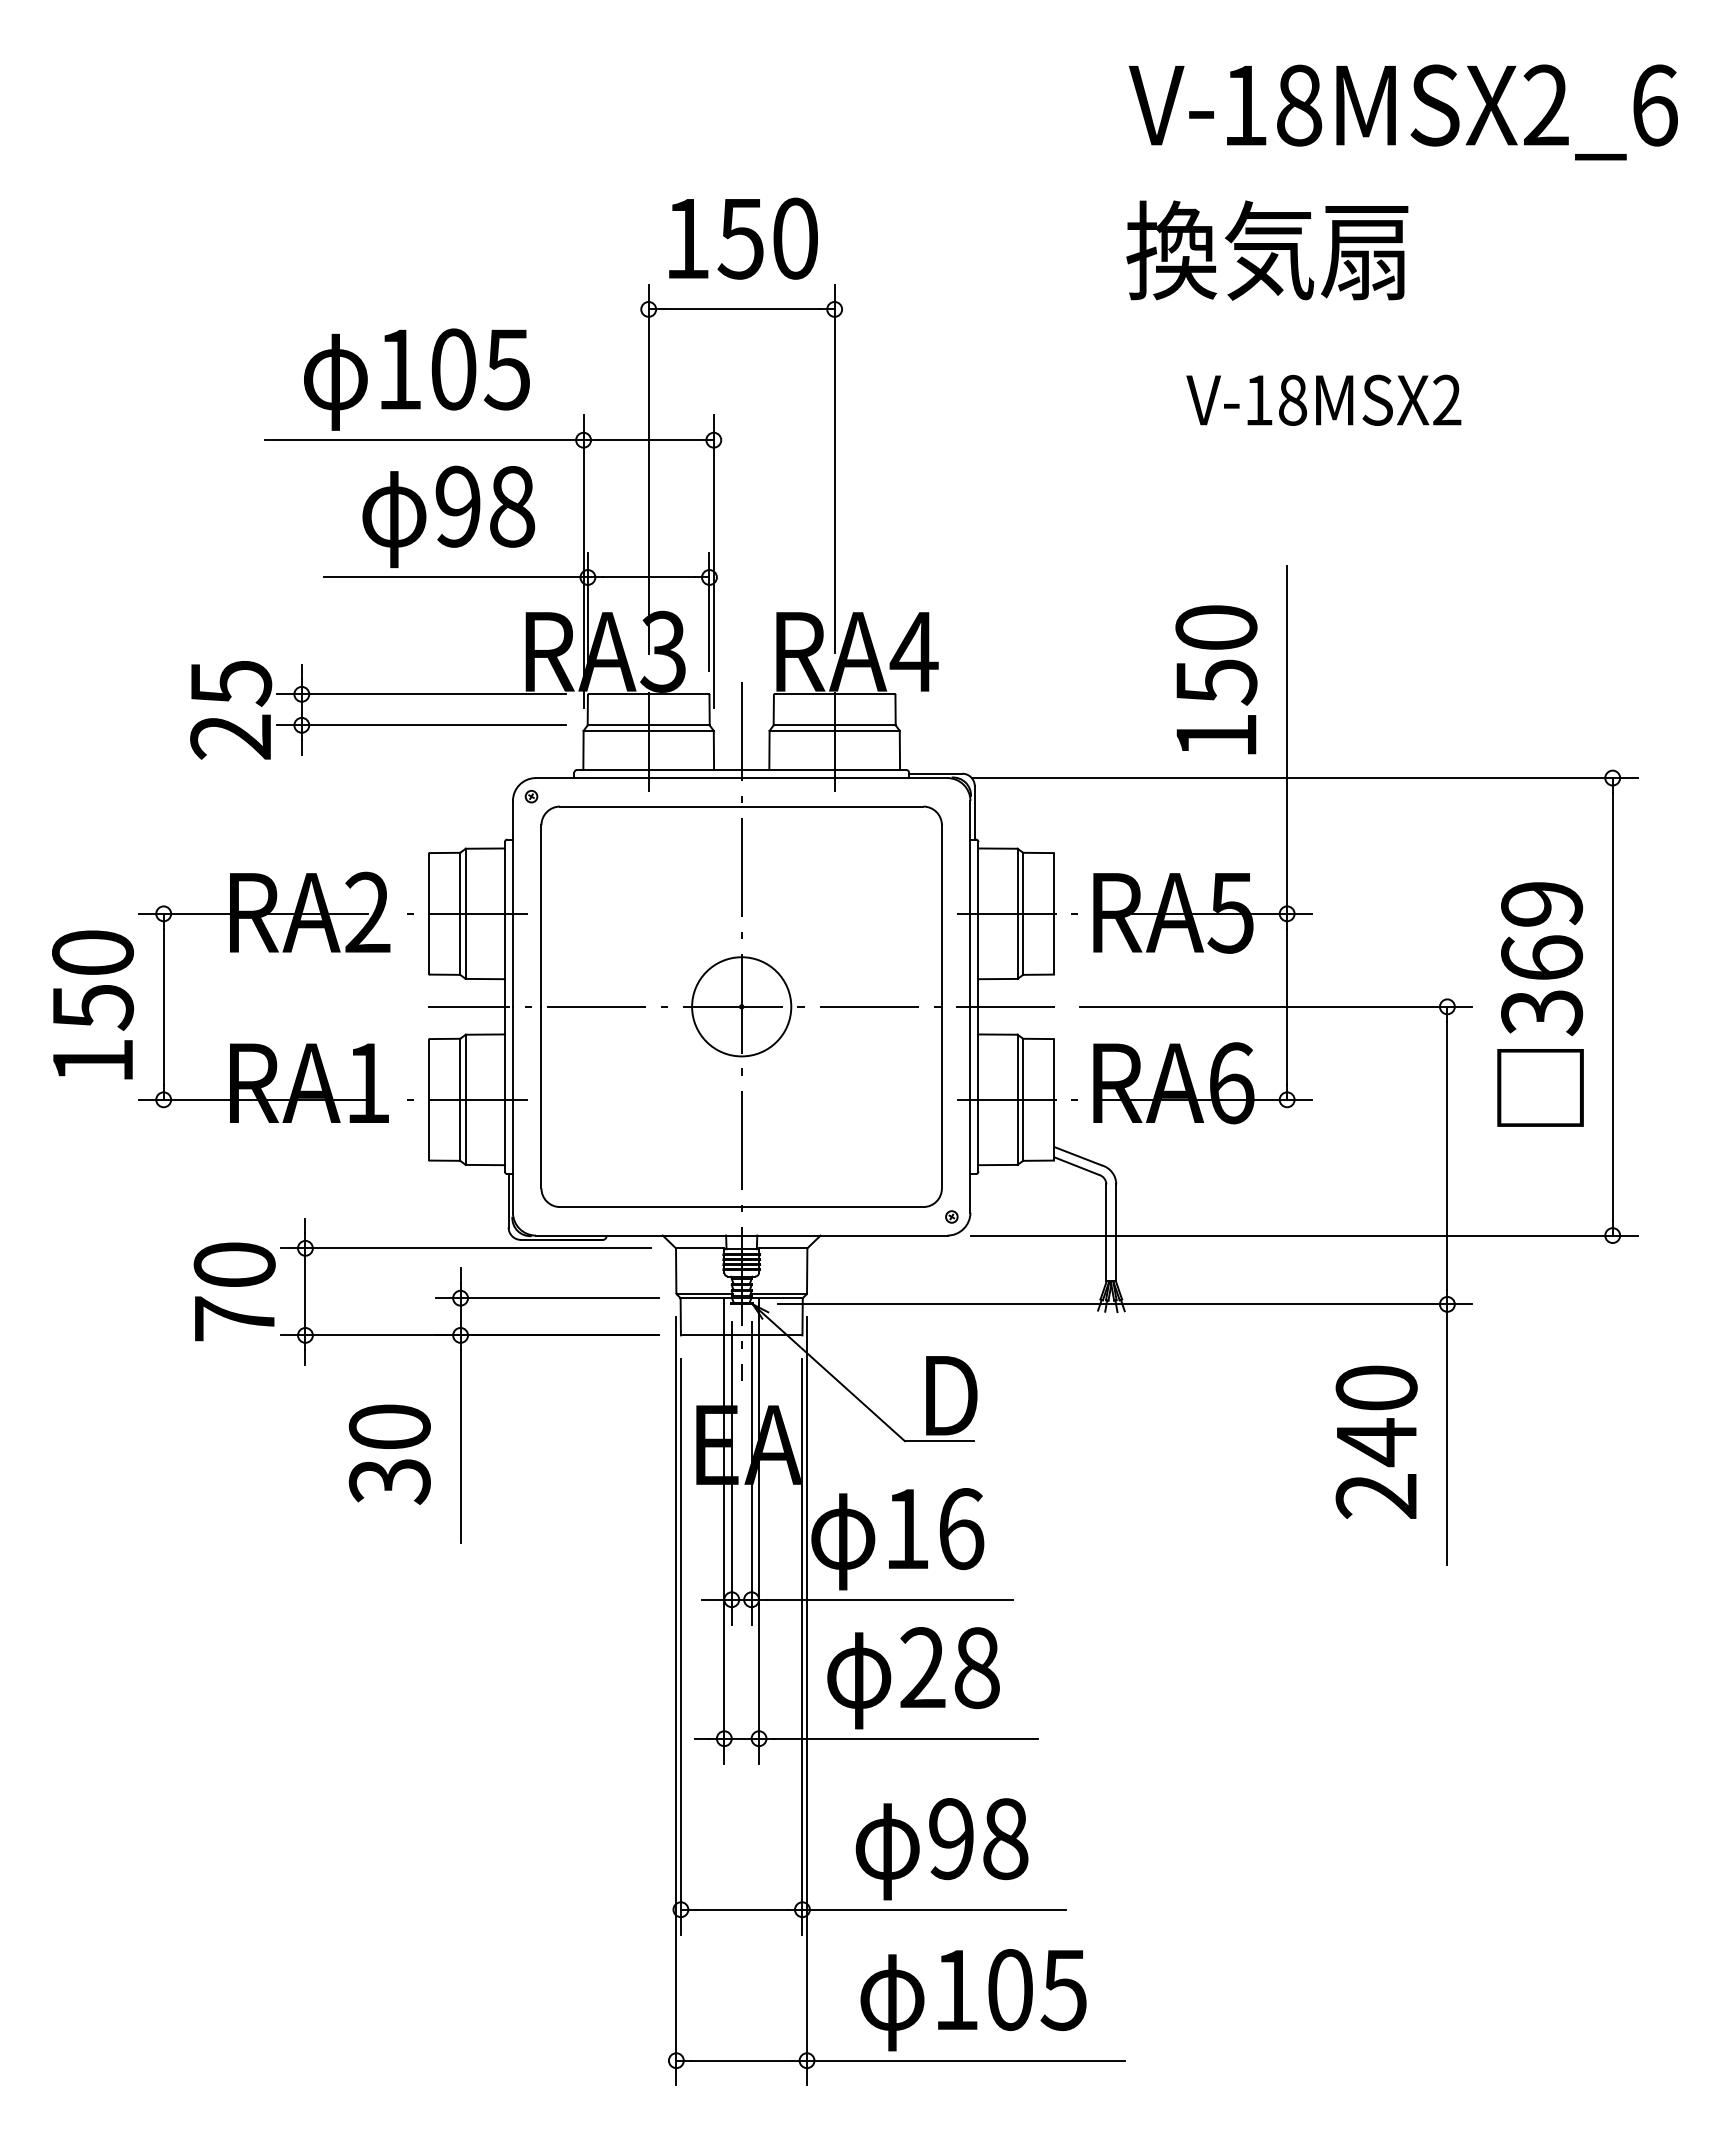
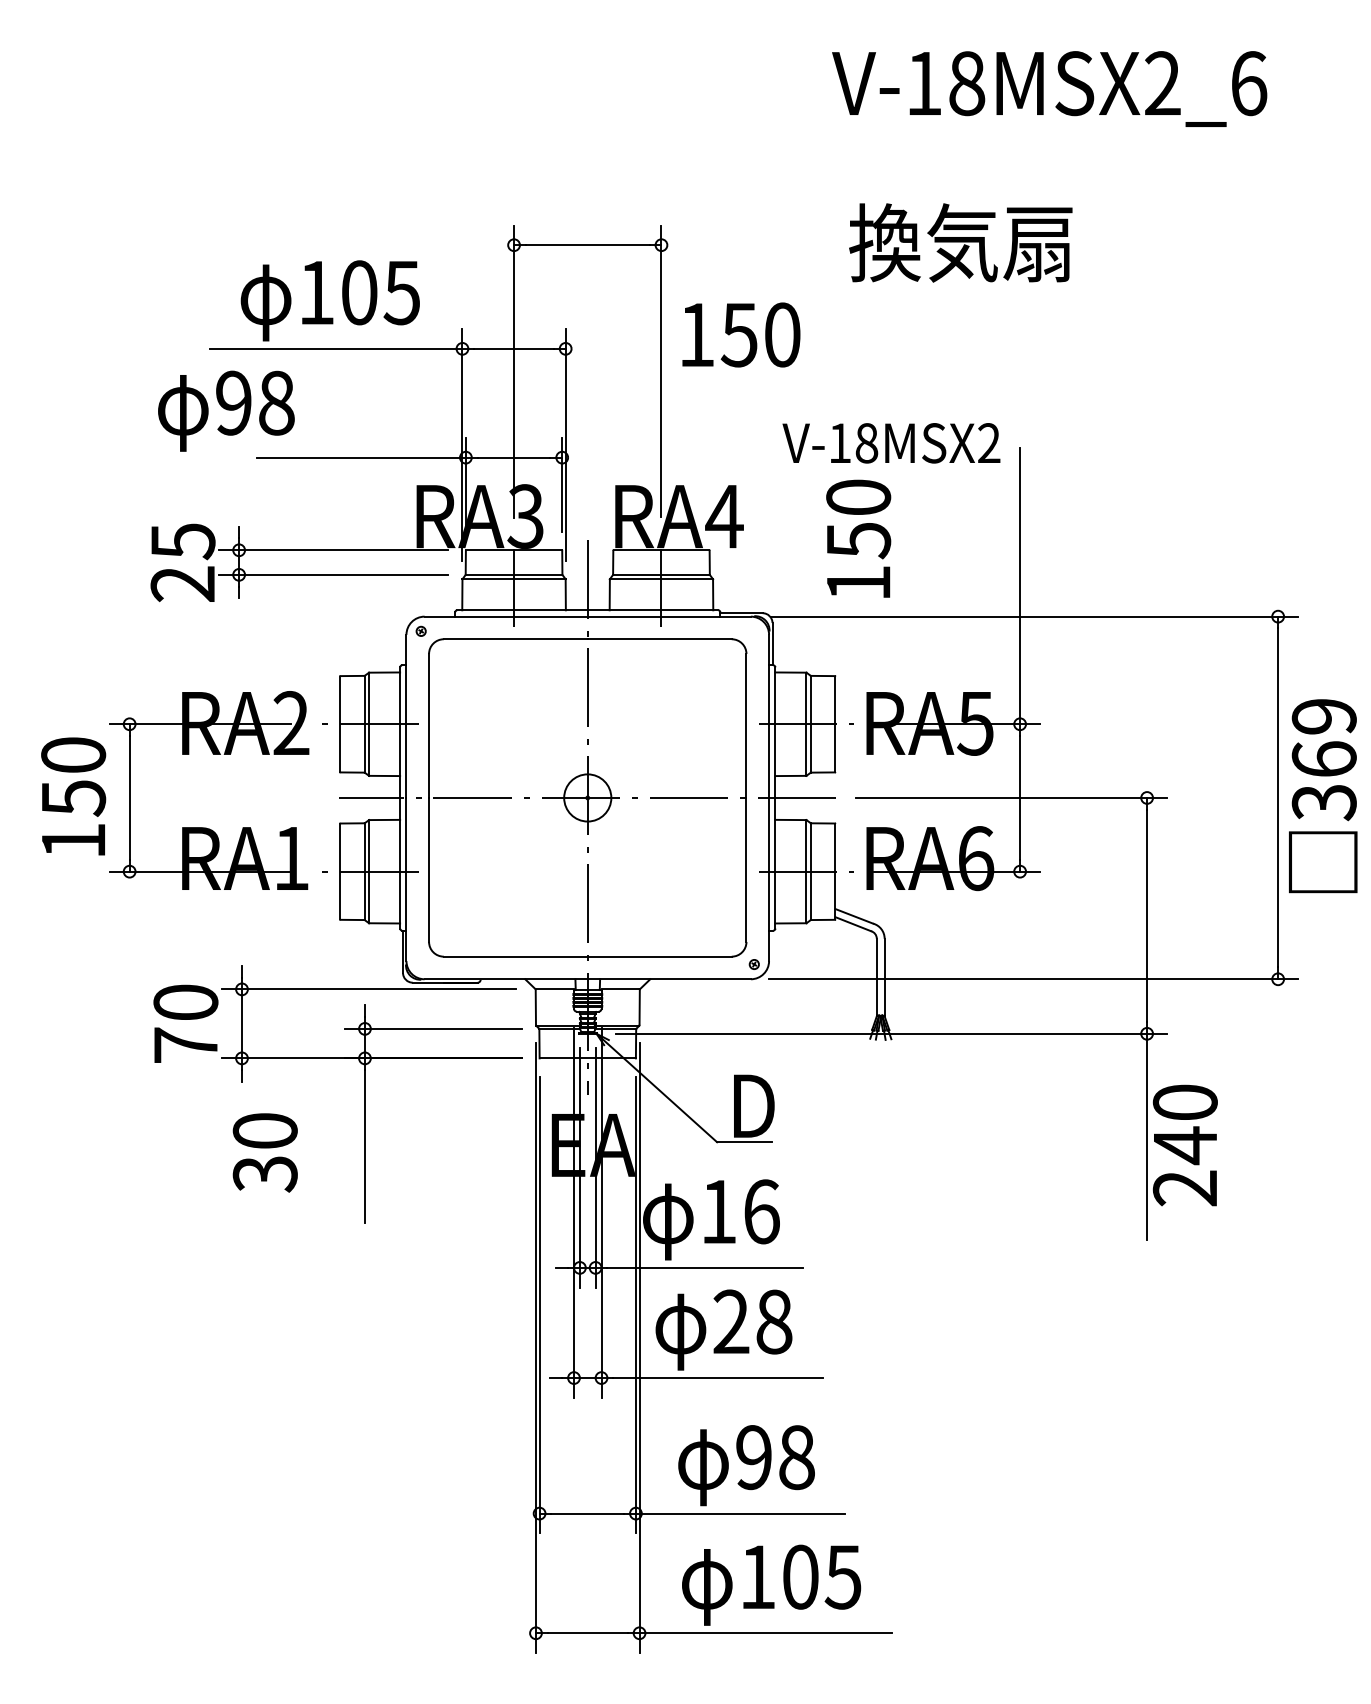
text: (1403, 112) -> (1049, 89), moved
text: (743, 238) -> (741, 334), moved
text: (1267, 250) -> (960, 242), moved
text: (1323, 399) -> (891, 442), moved
text: (448, 516) -> (226, 410), moved
text: (1216, 679) -> (858, 538), moved
text: (1540, 1004) -> (1323, 796), moved
circle: (741, 1006) -> (587, 797), size x0.6
text: (1376, 1441) -> (1185, 1144), moved
text: (389, 1454) -> (265, 1152), moved

